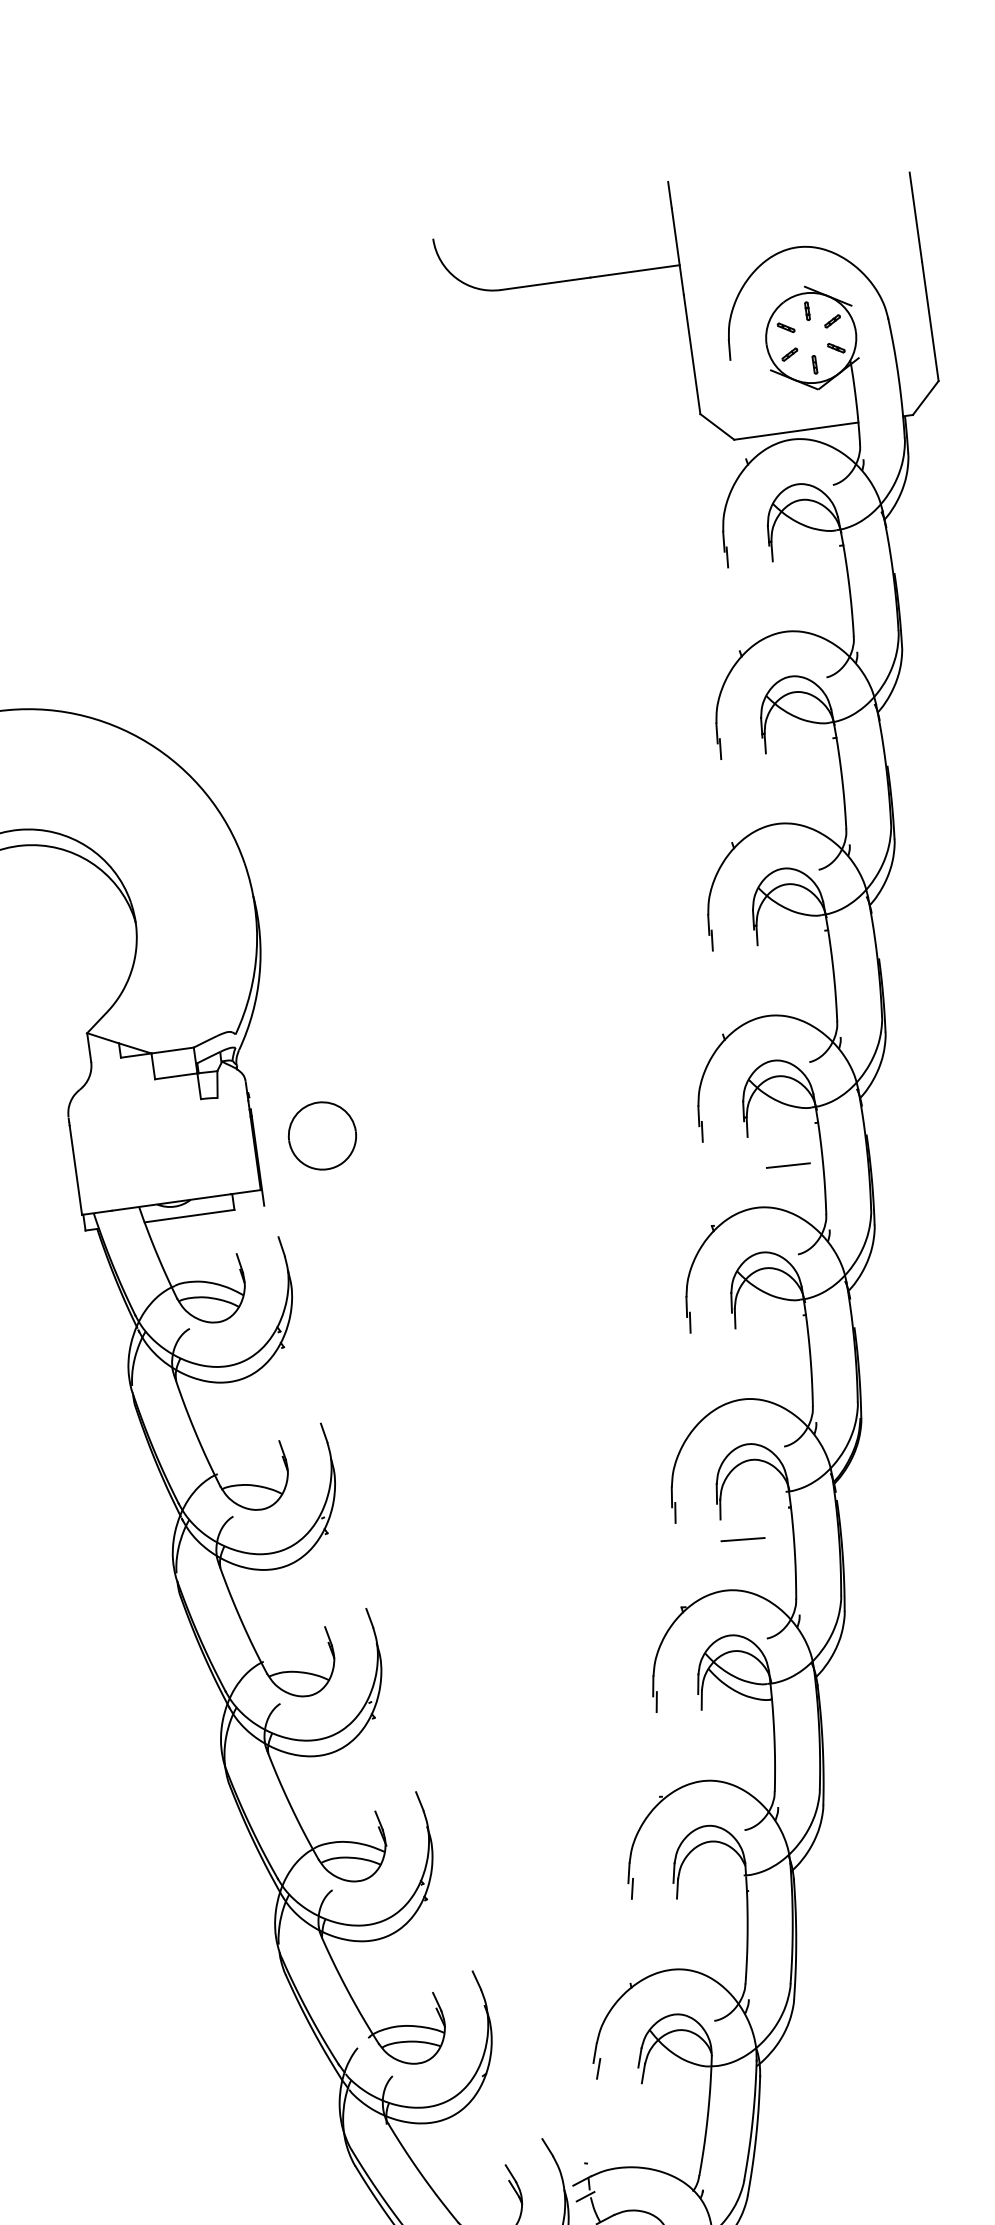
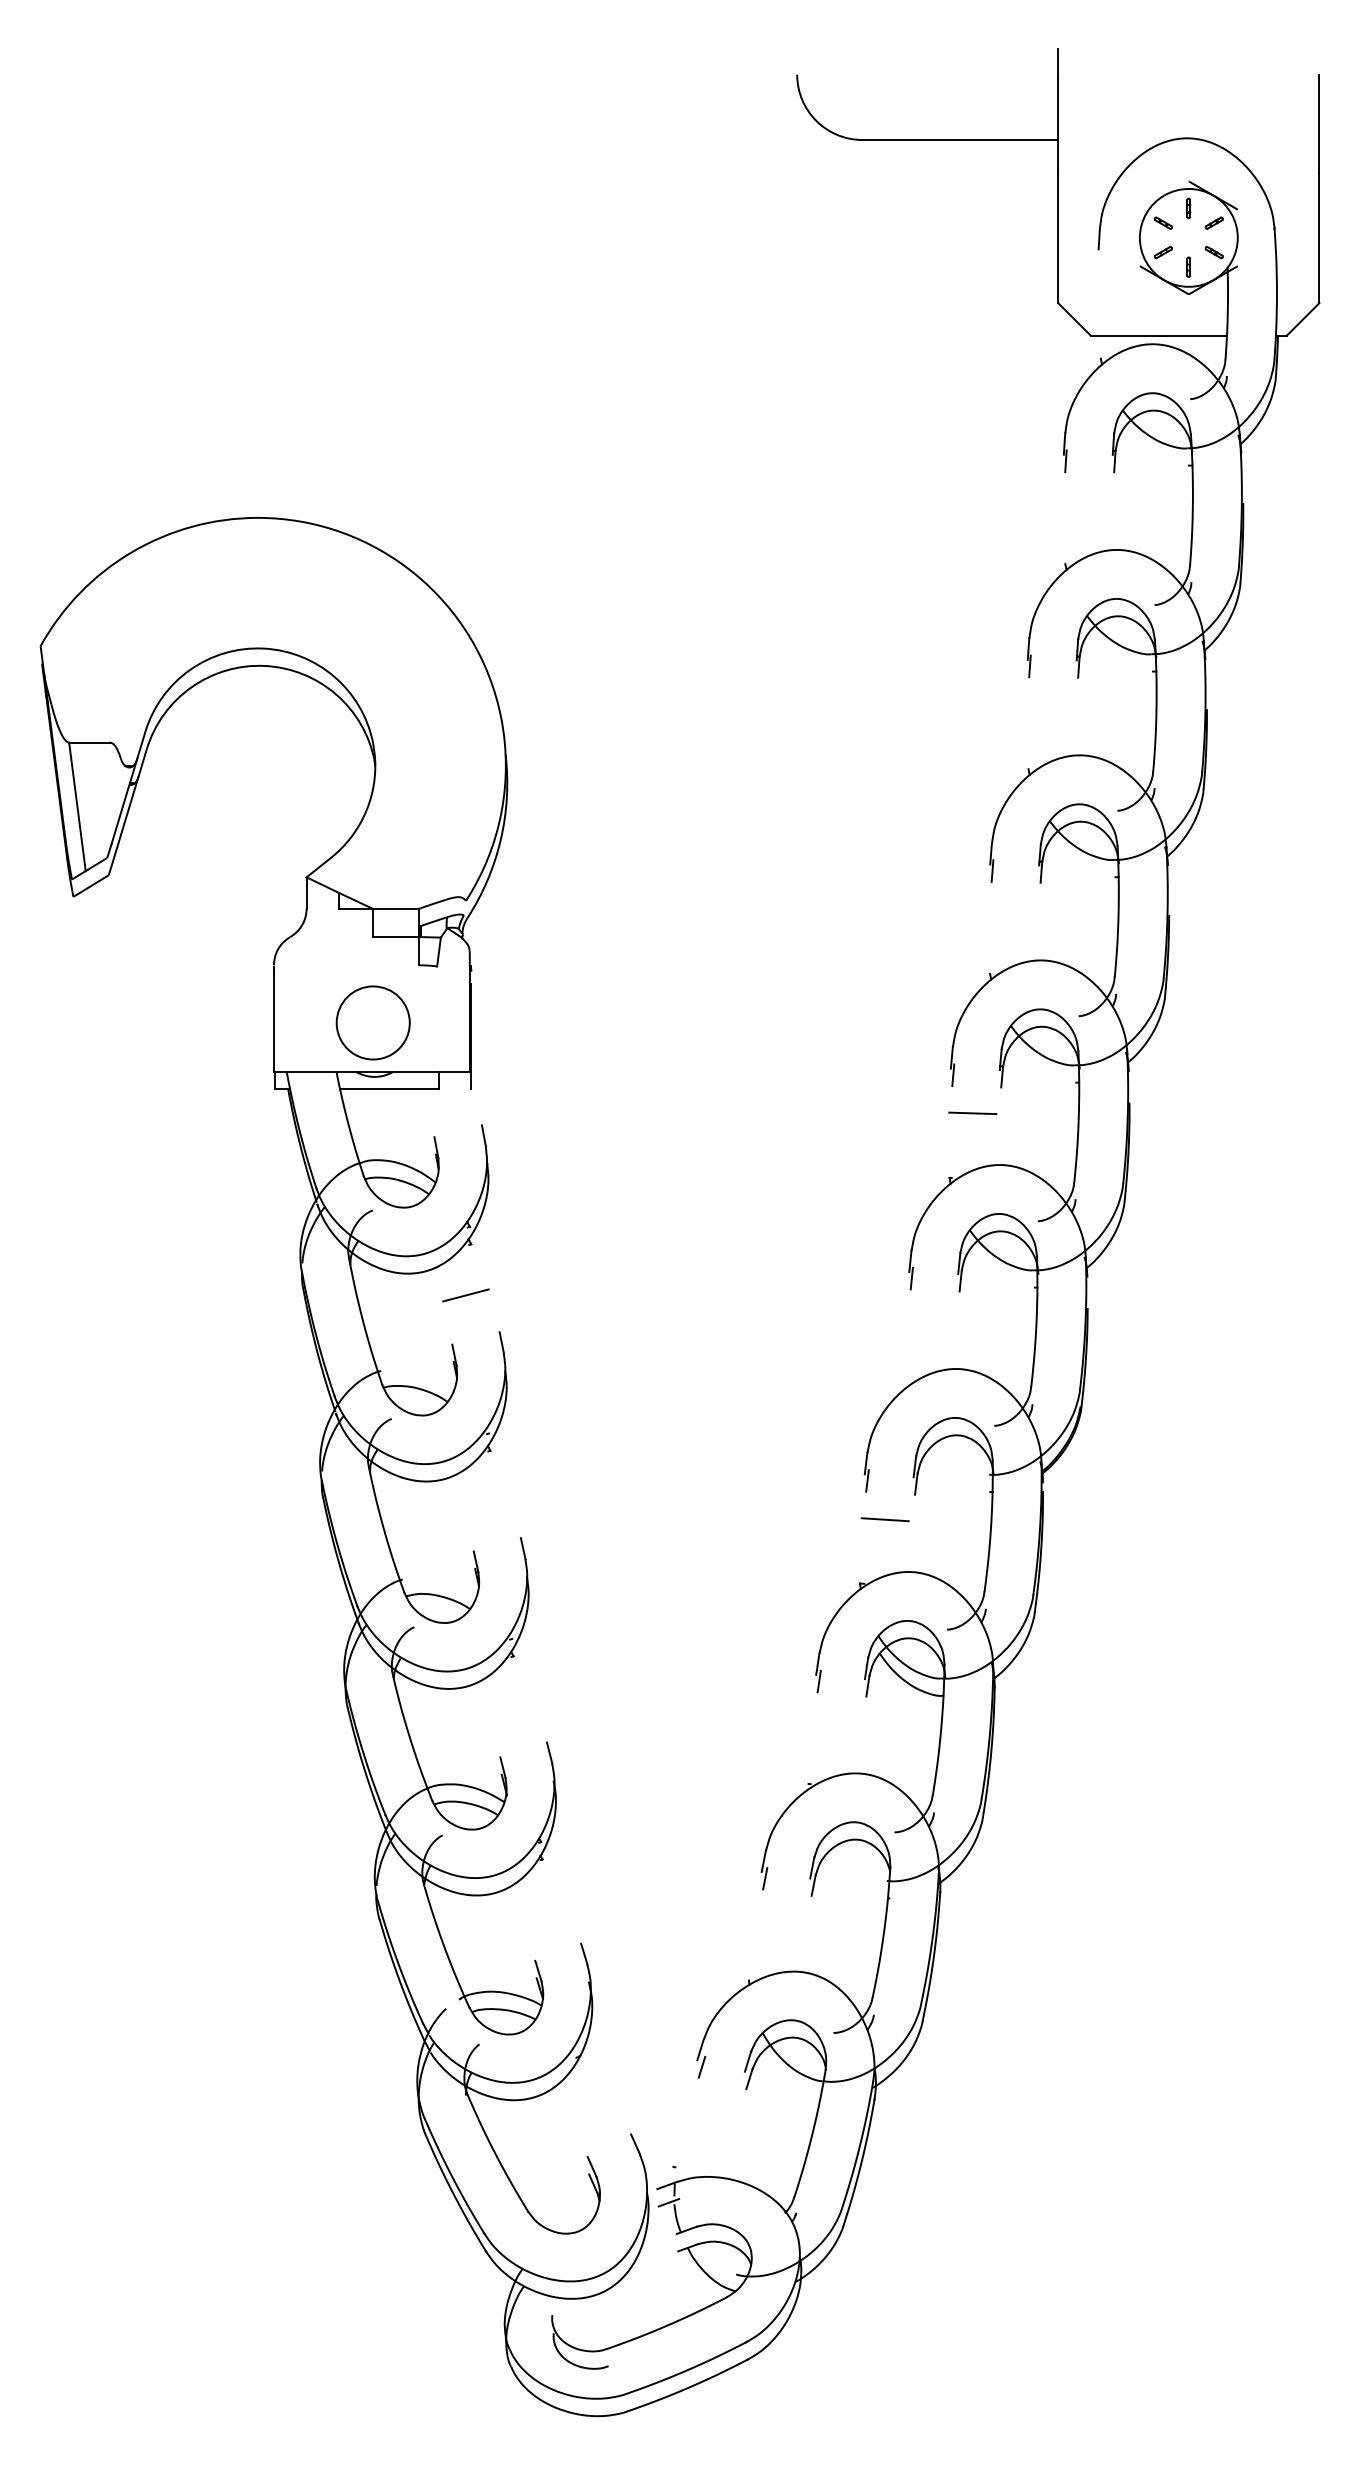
part: (321, 1135) -> (372, 1022), moved
line: (788, 1164) -> (972, 1112), moved
line: (285, 1394) -> (465, 1295), added
line: (742, 1539) -> (884, 1519), moved

